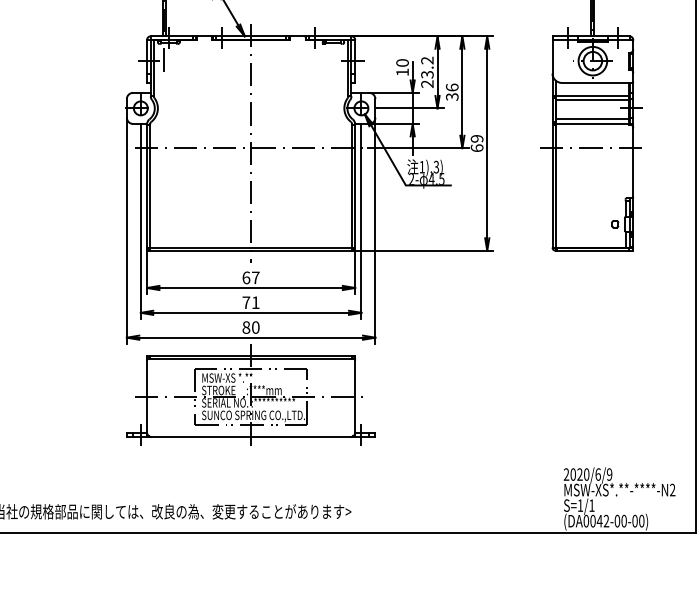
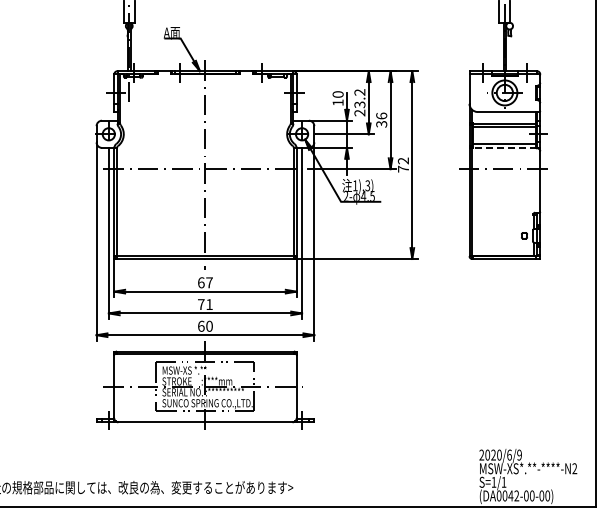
line: (592, 124) -> (504, 148), solid -> dashed
text: (477, 142) -> (403, 164), 69 -> 72
text: (246, 326) -> (201, 325), 80 -> 60

